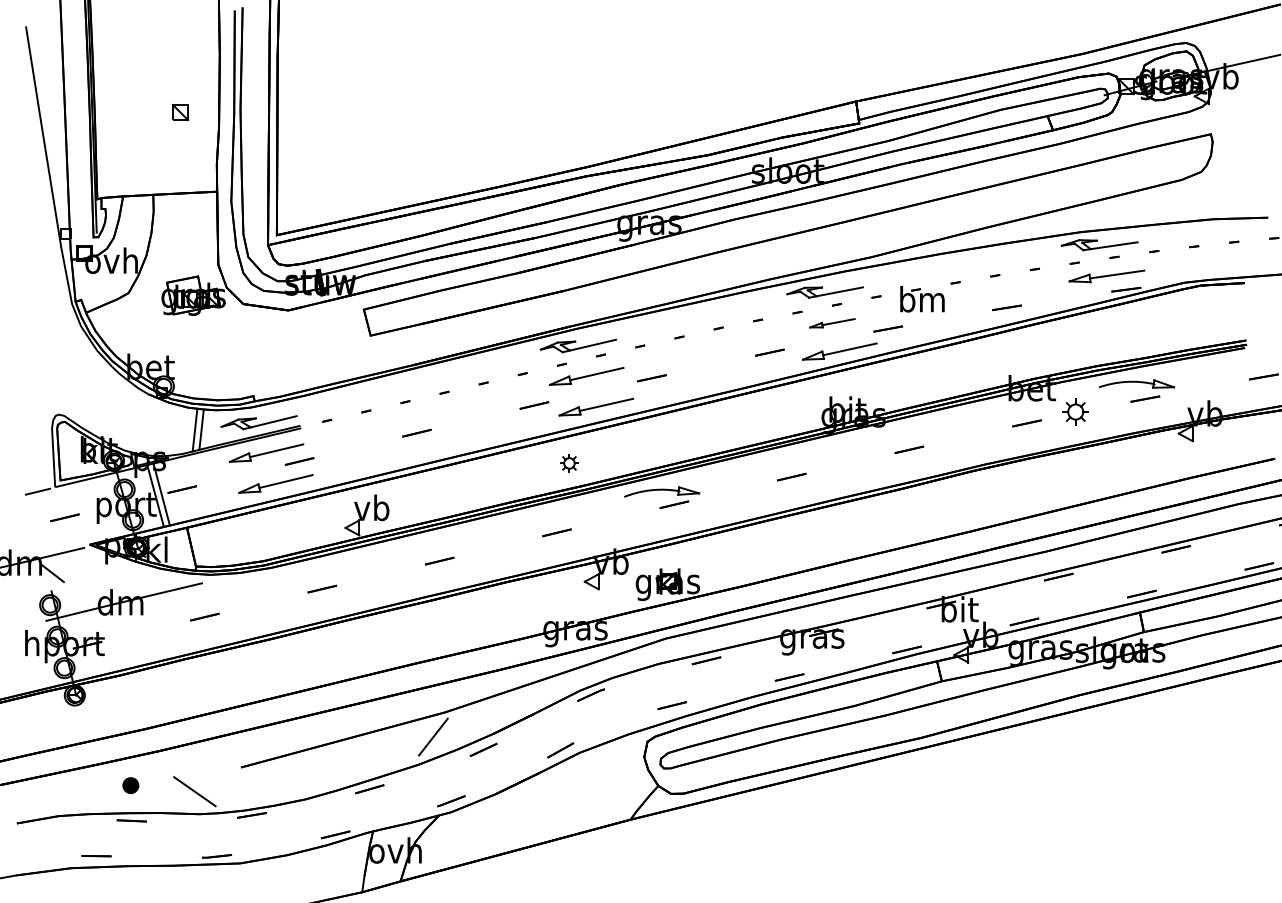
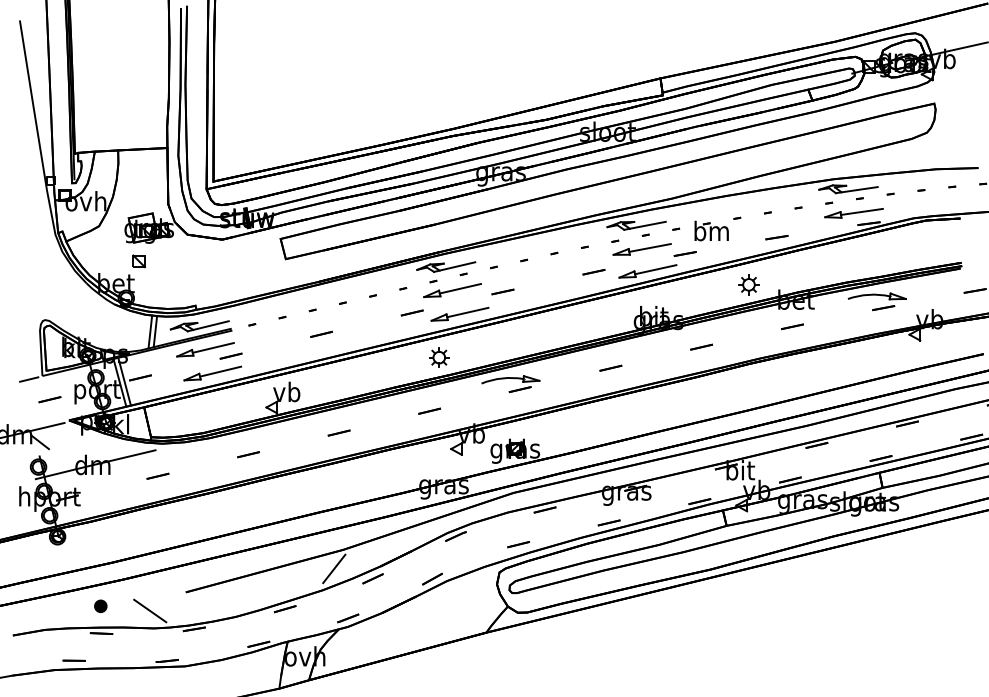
part: (180, 112) -> (139, 261), moved
part: (832, 323) -> (642, 249), size x1.67
part: (1075, 411) -> (748, 284), moved
part: (569, 463) -> (439, 357), size x1.43

